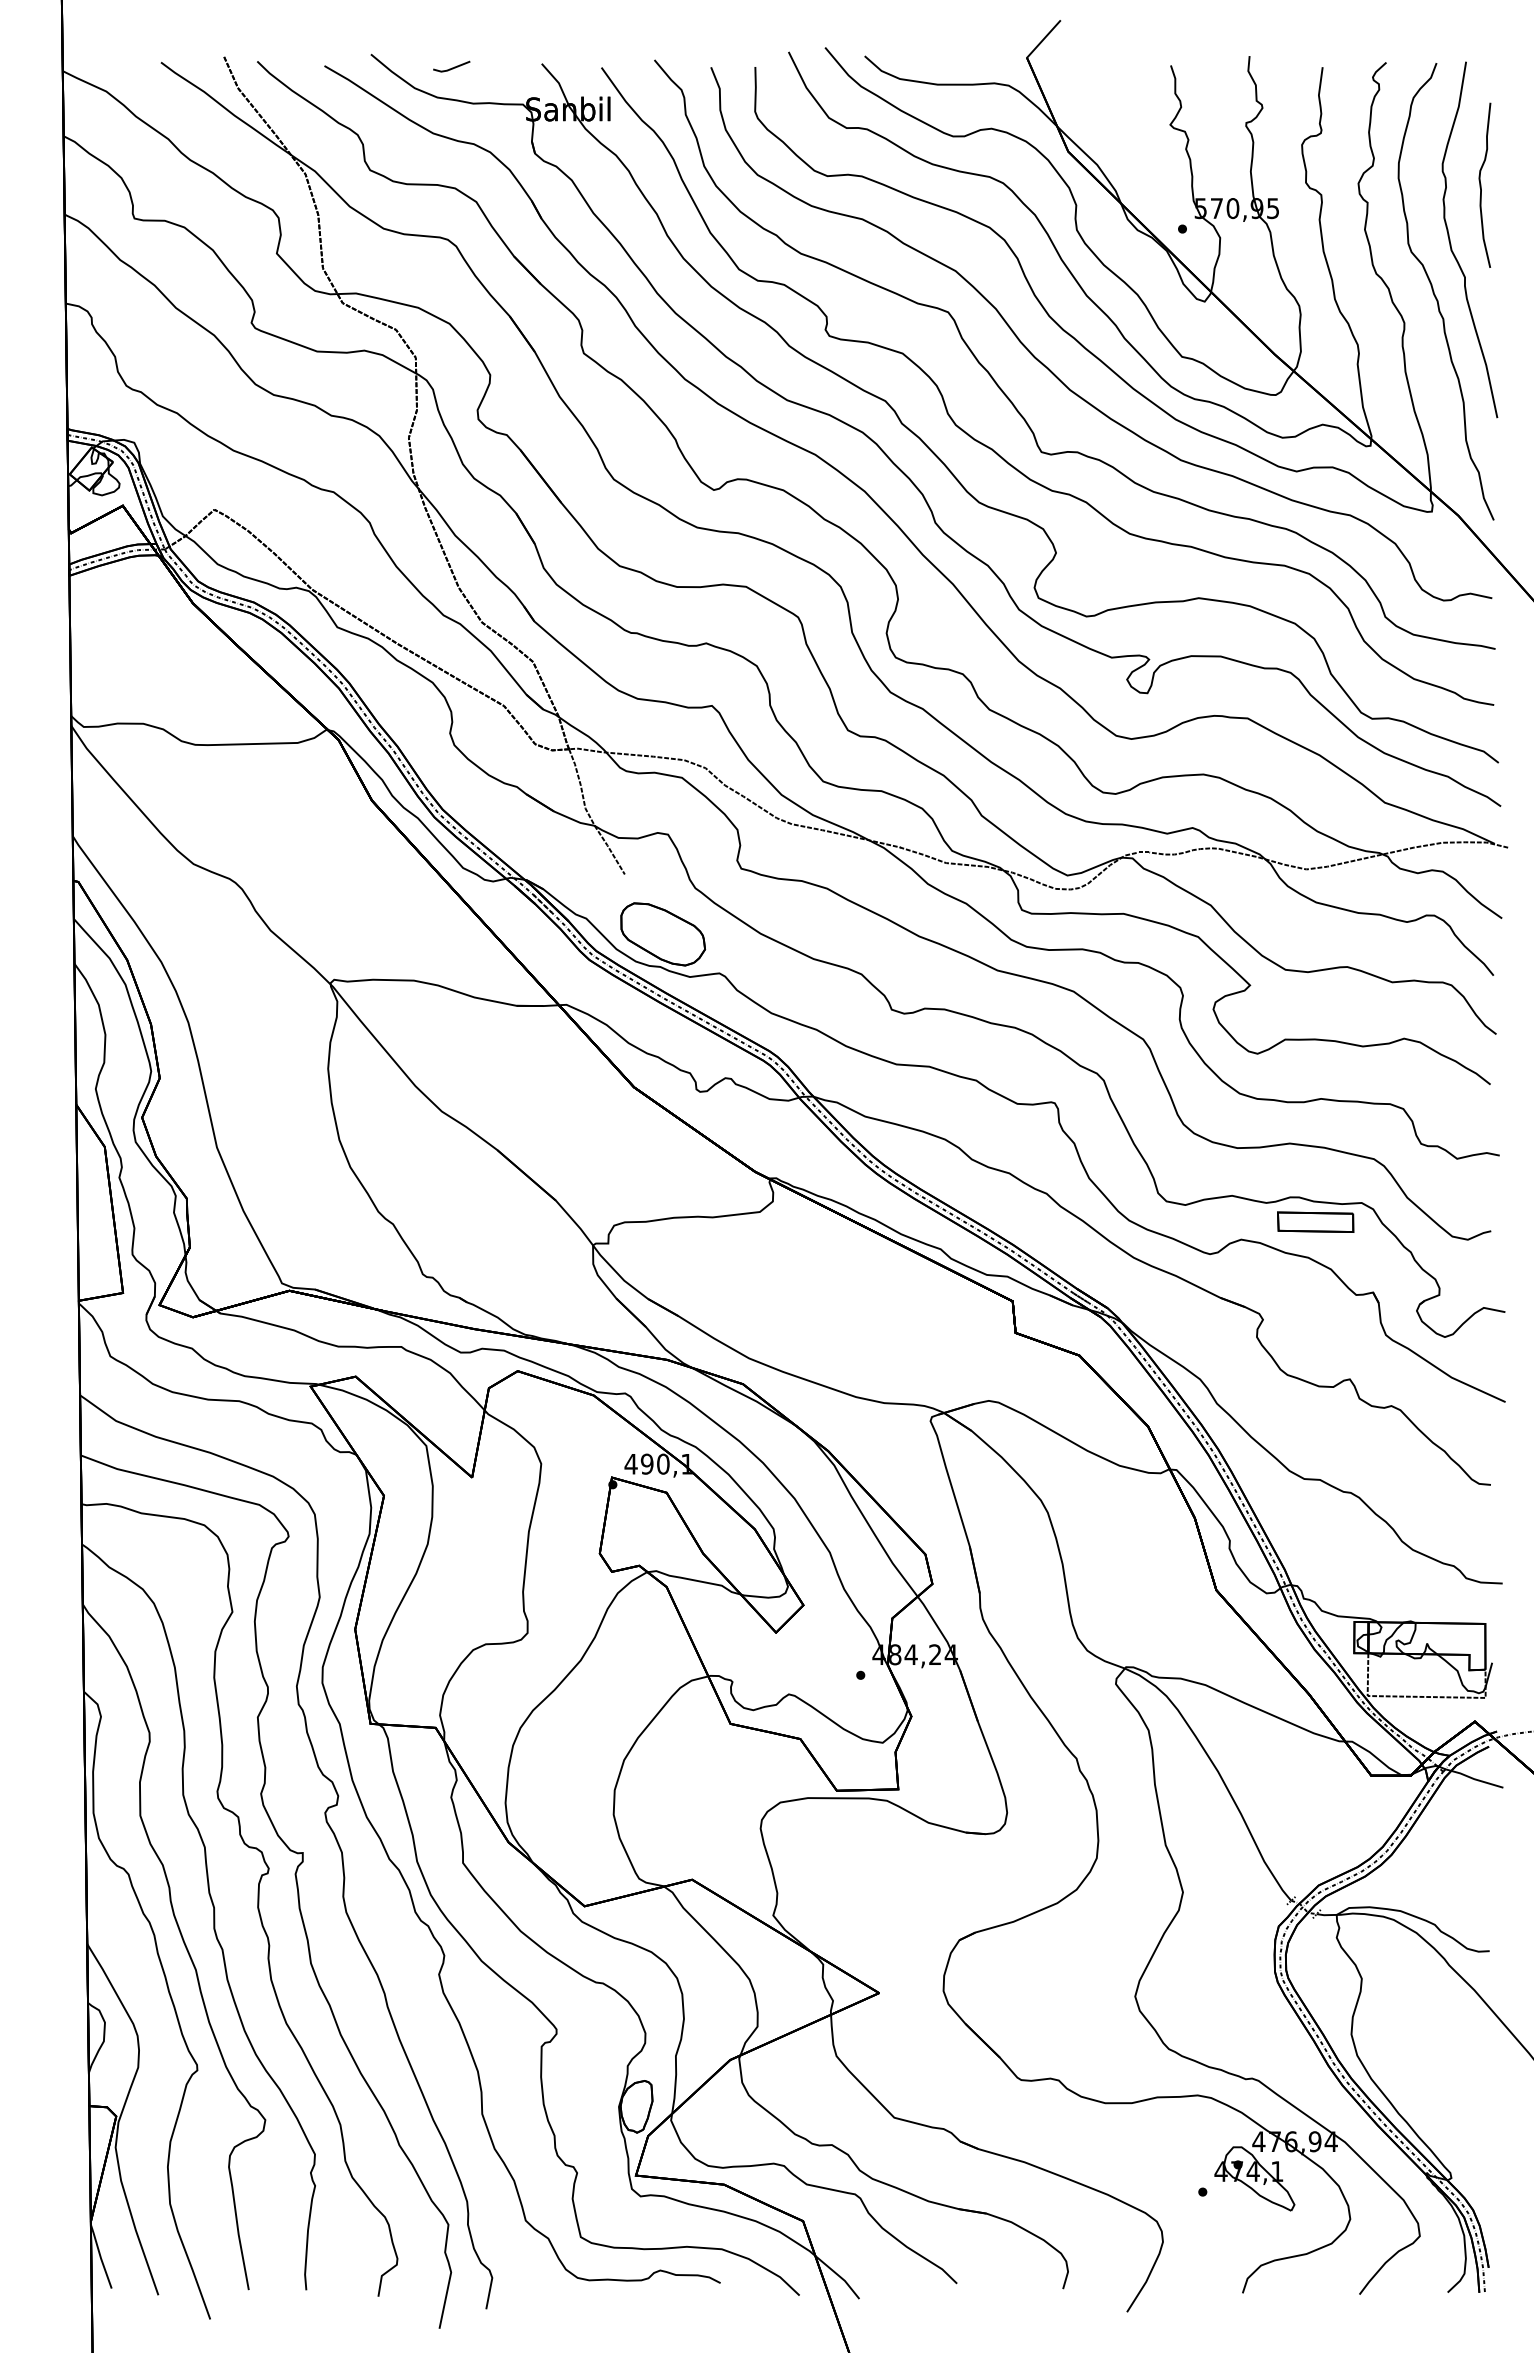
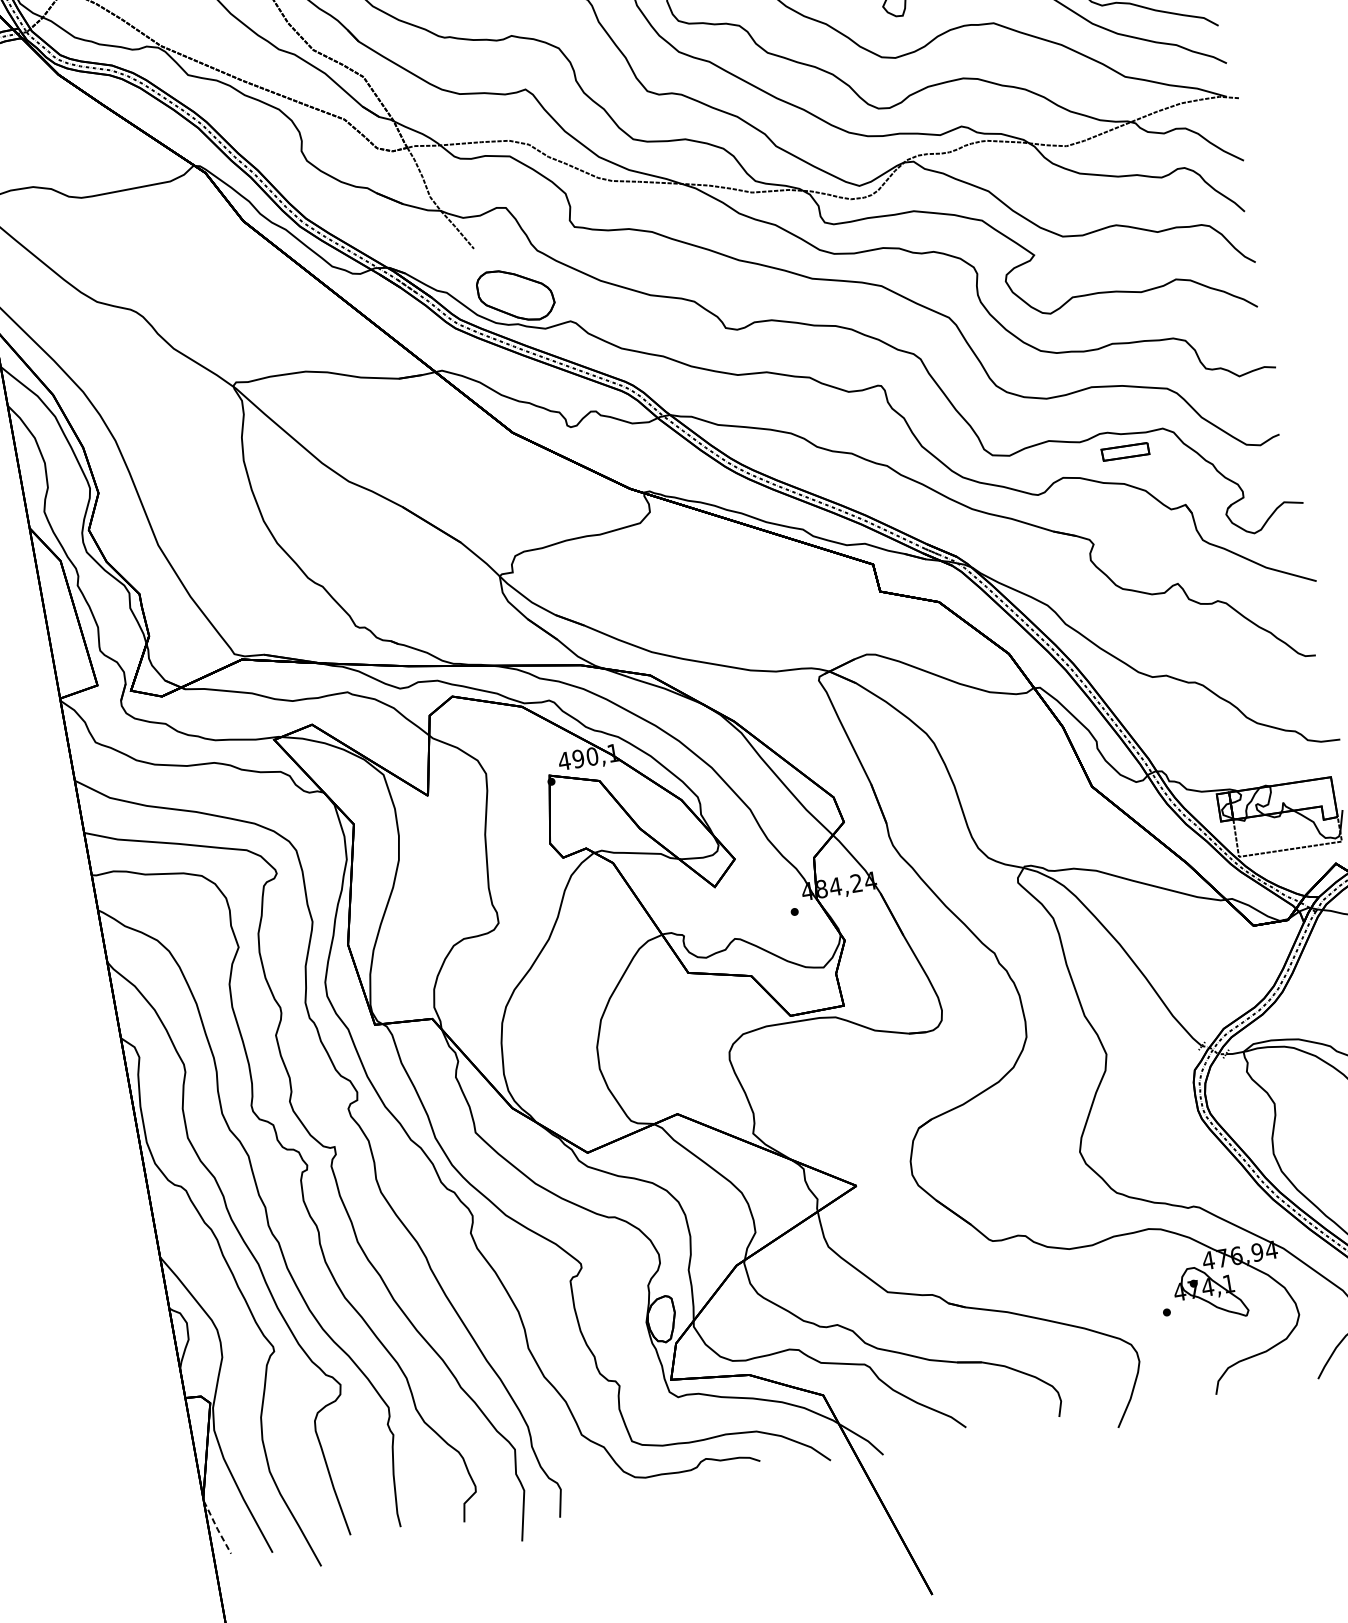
part: (1315, 1221) -> (1125, 451), size x0.7
line: (100, 2256) -> (216, 1527), solid -> dashed

